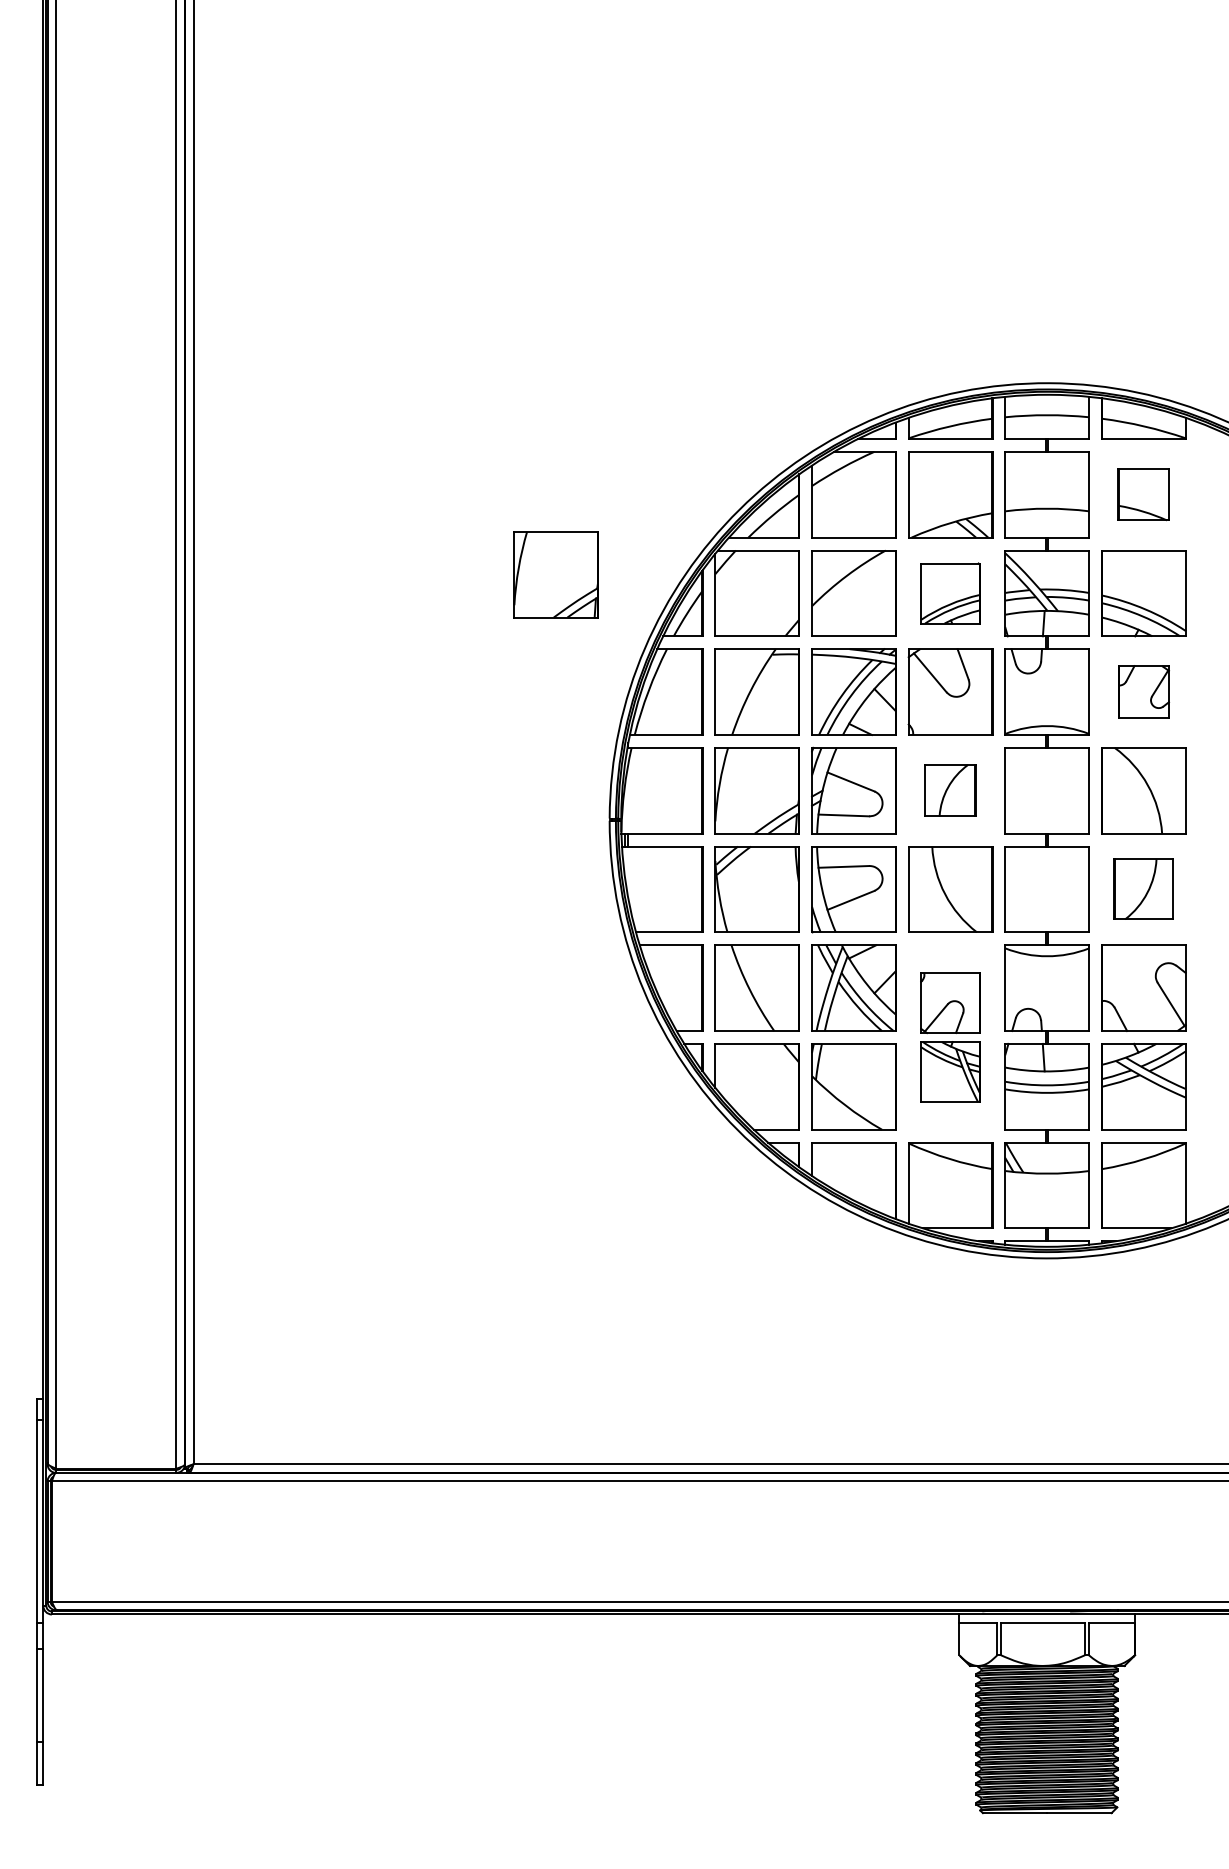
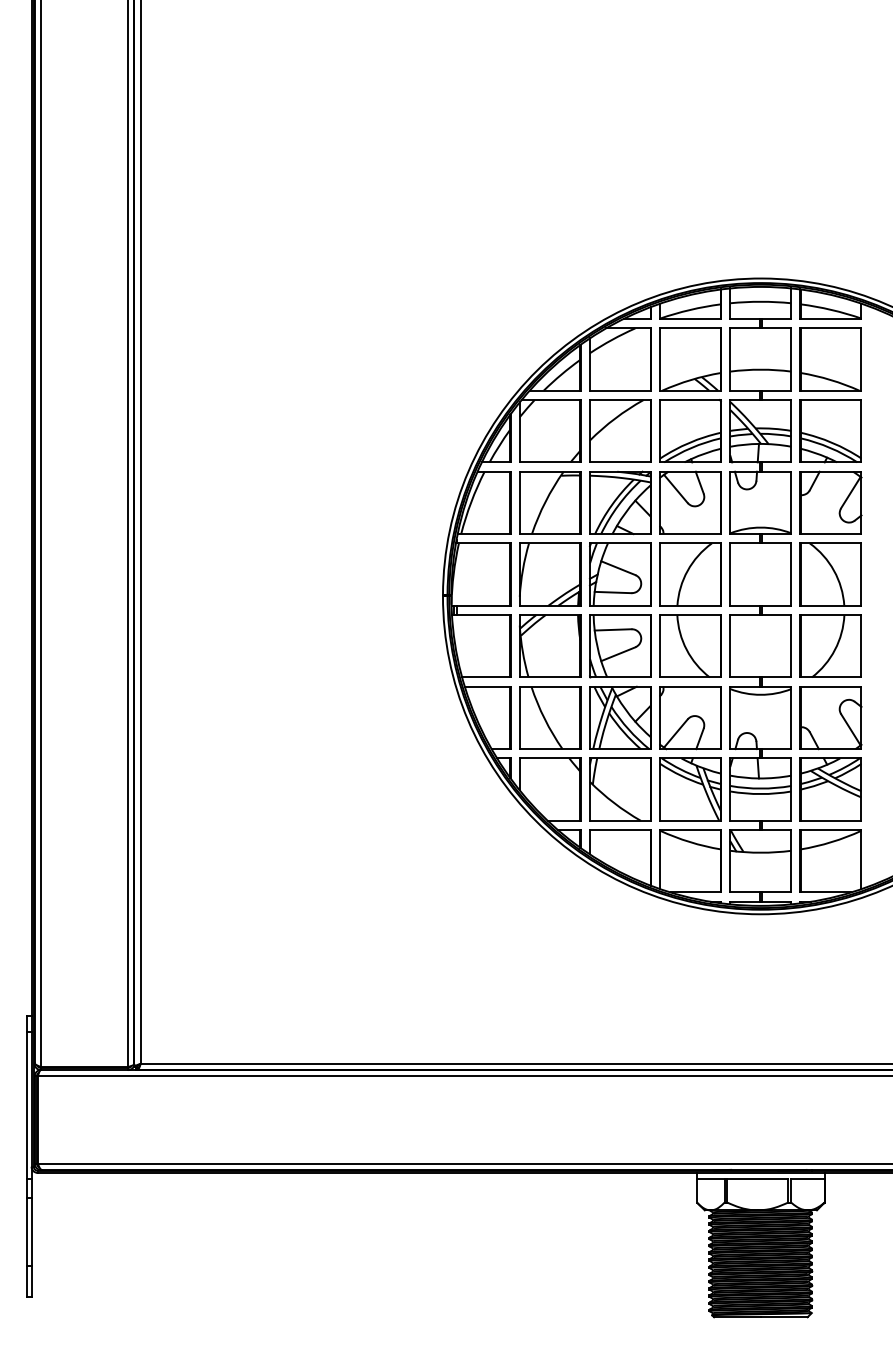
part: (1143, 494) -> (830, 359), size x1.67
part: (556, 574) -> (404, 417), removed
part: (950, 593) -> (690, 431), size x1.43
part: (1143, 691) -> (830, 502), size x1.67
part: (950, 790) -> (690, 574), size x1.67
part: (1143, 888) -> (830, 645), size x1.43
part: (950, 1037) -> (690, 753), size x1.43

